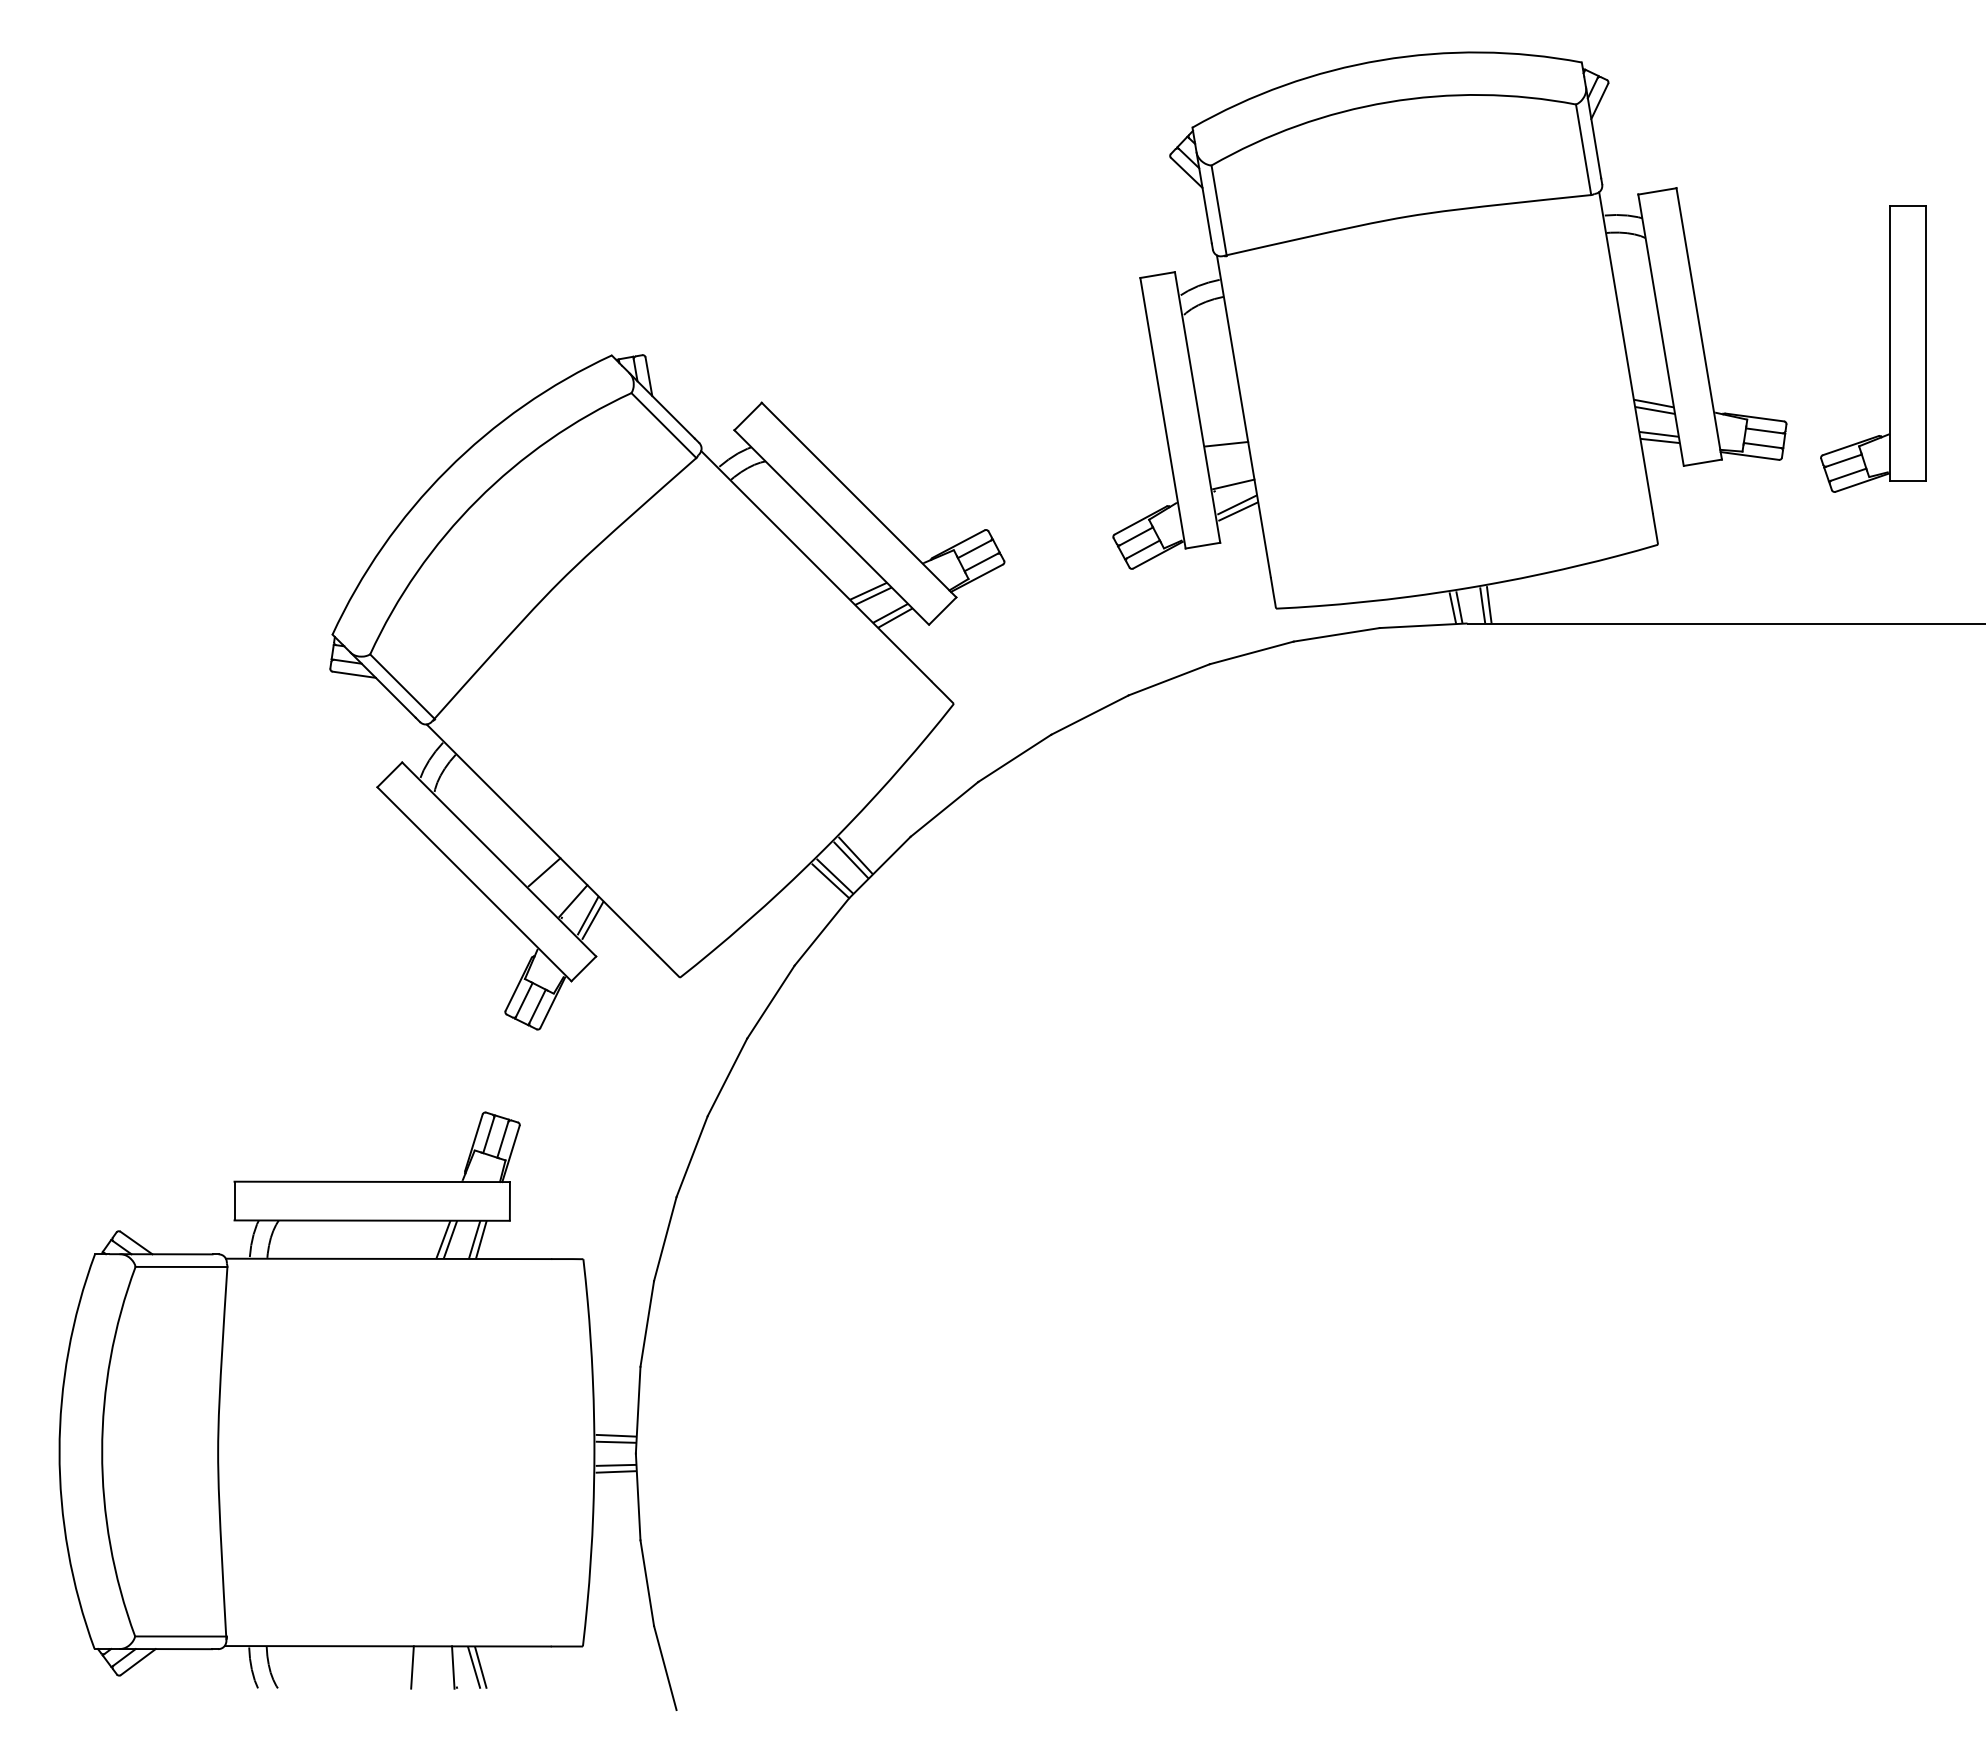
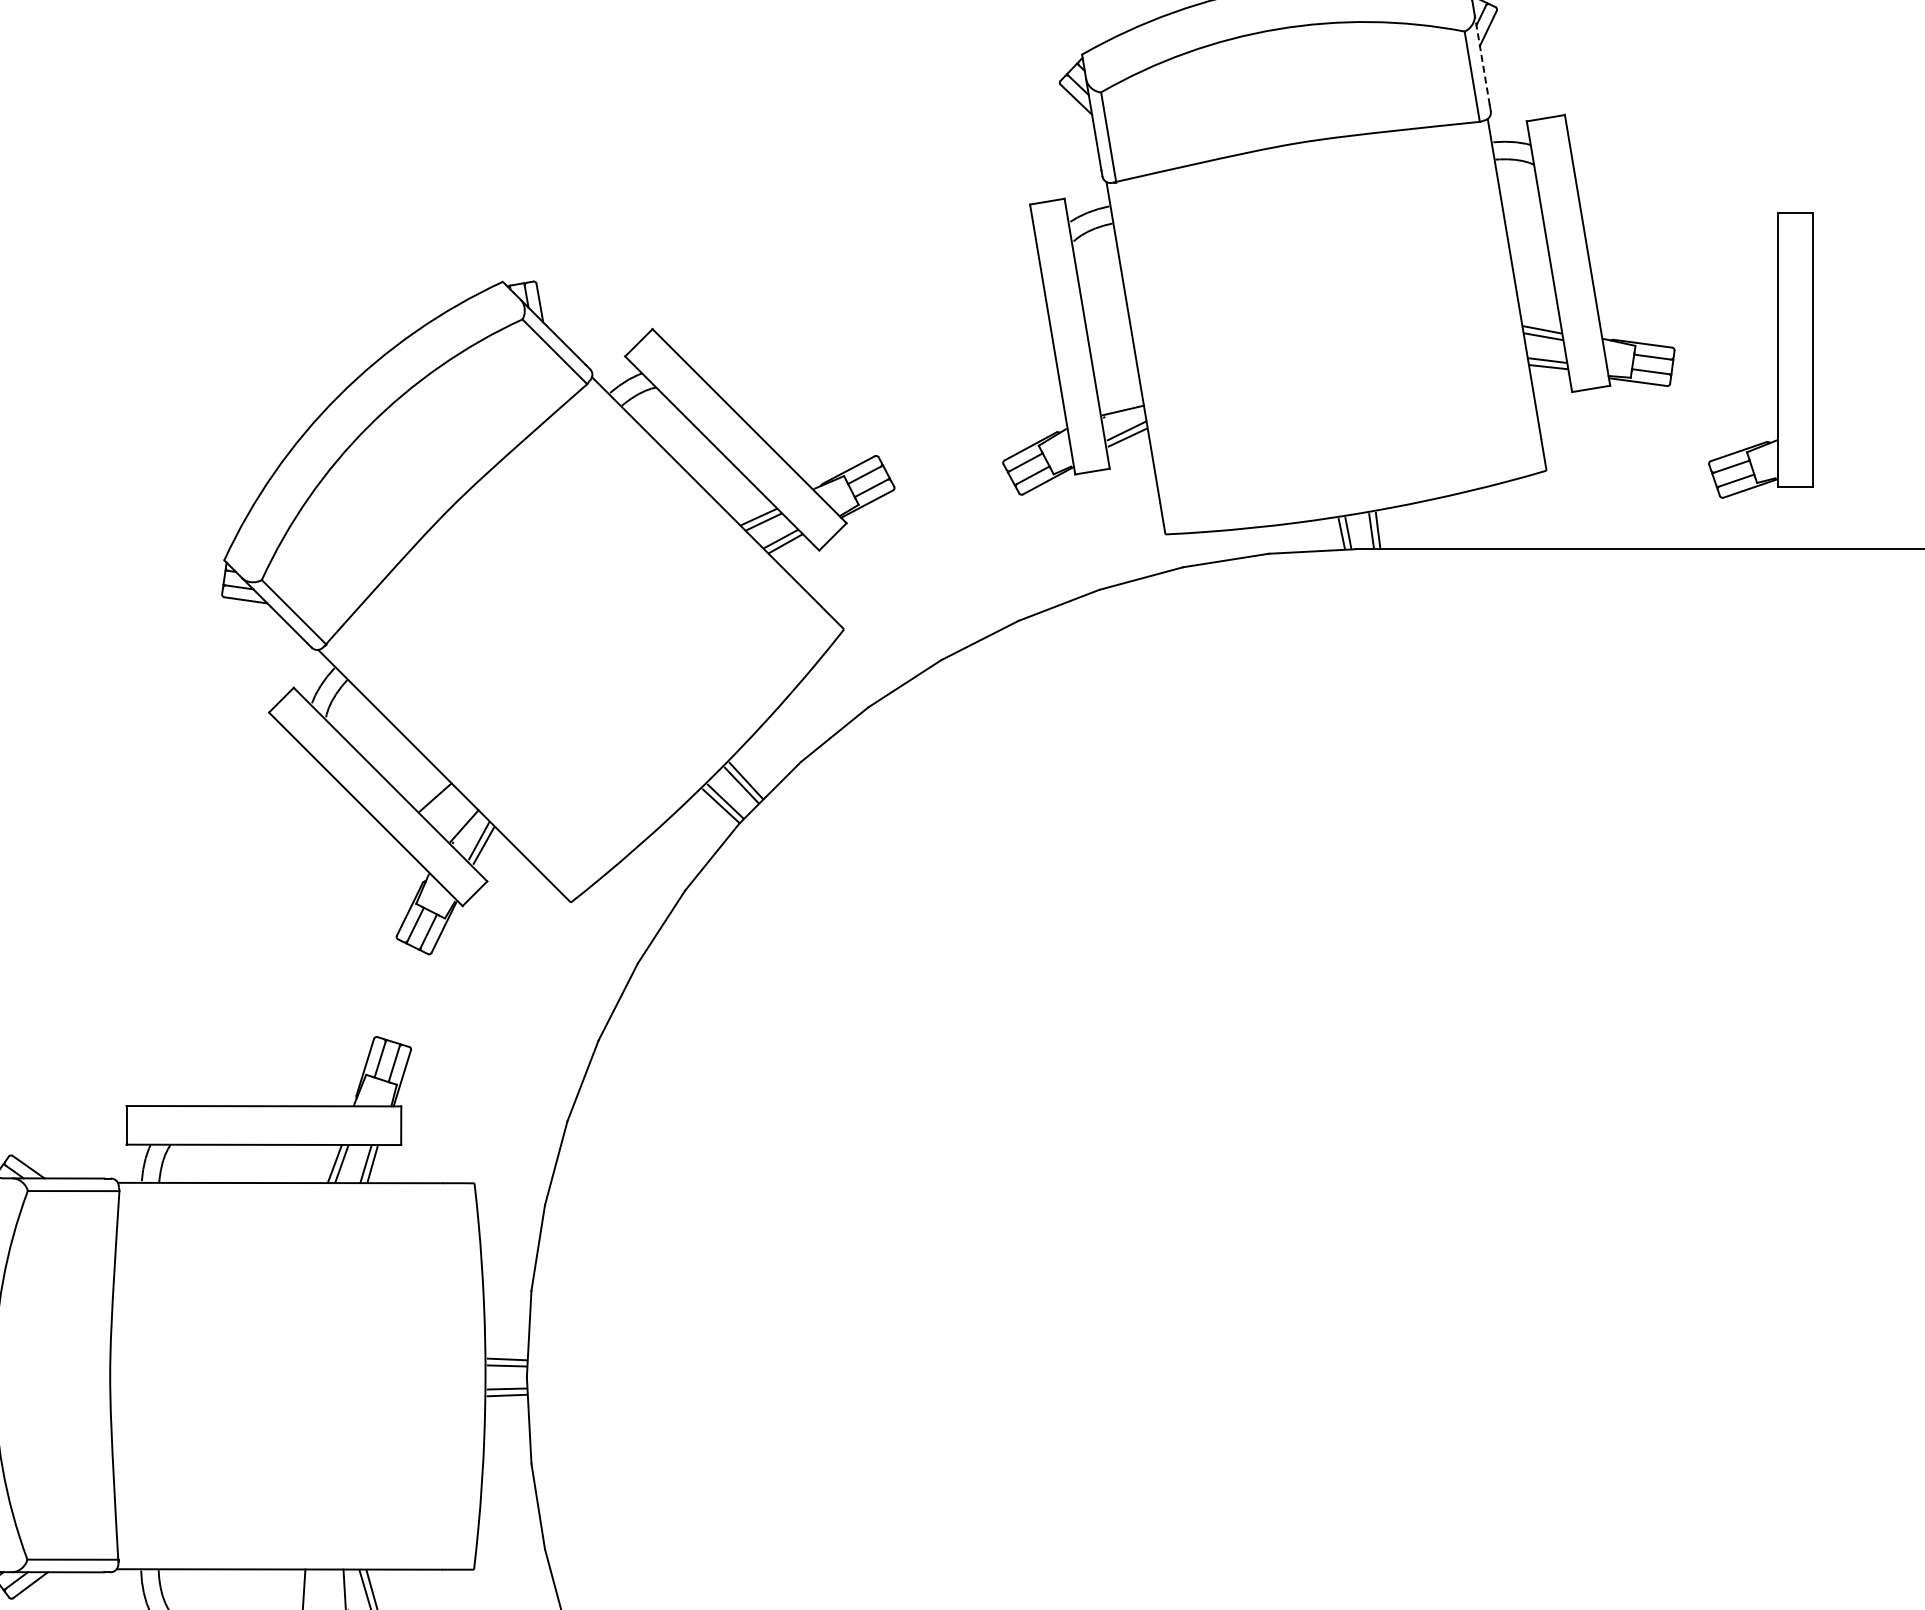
line: (1593, 132) -> (1482, 59), solid -> dashed
part: (1889, 348) -> (1777, 354), moved
line: (1226, 443) -> (1116, 369), removed

